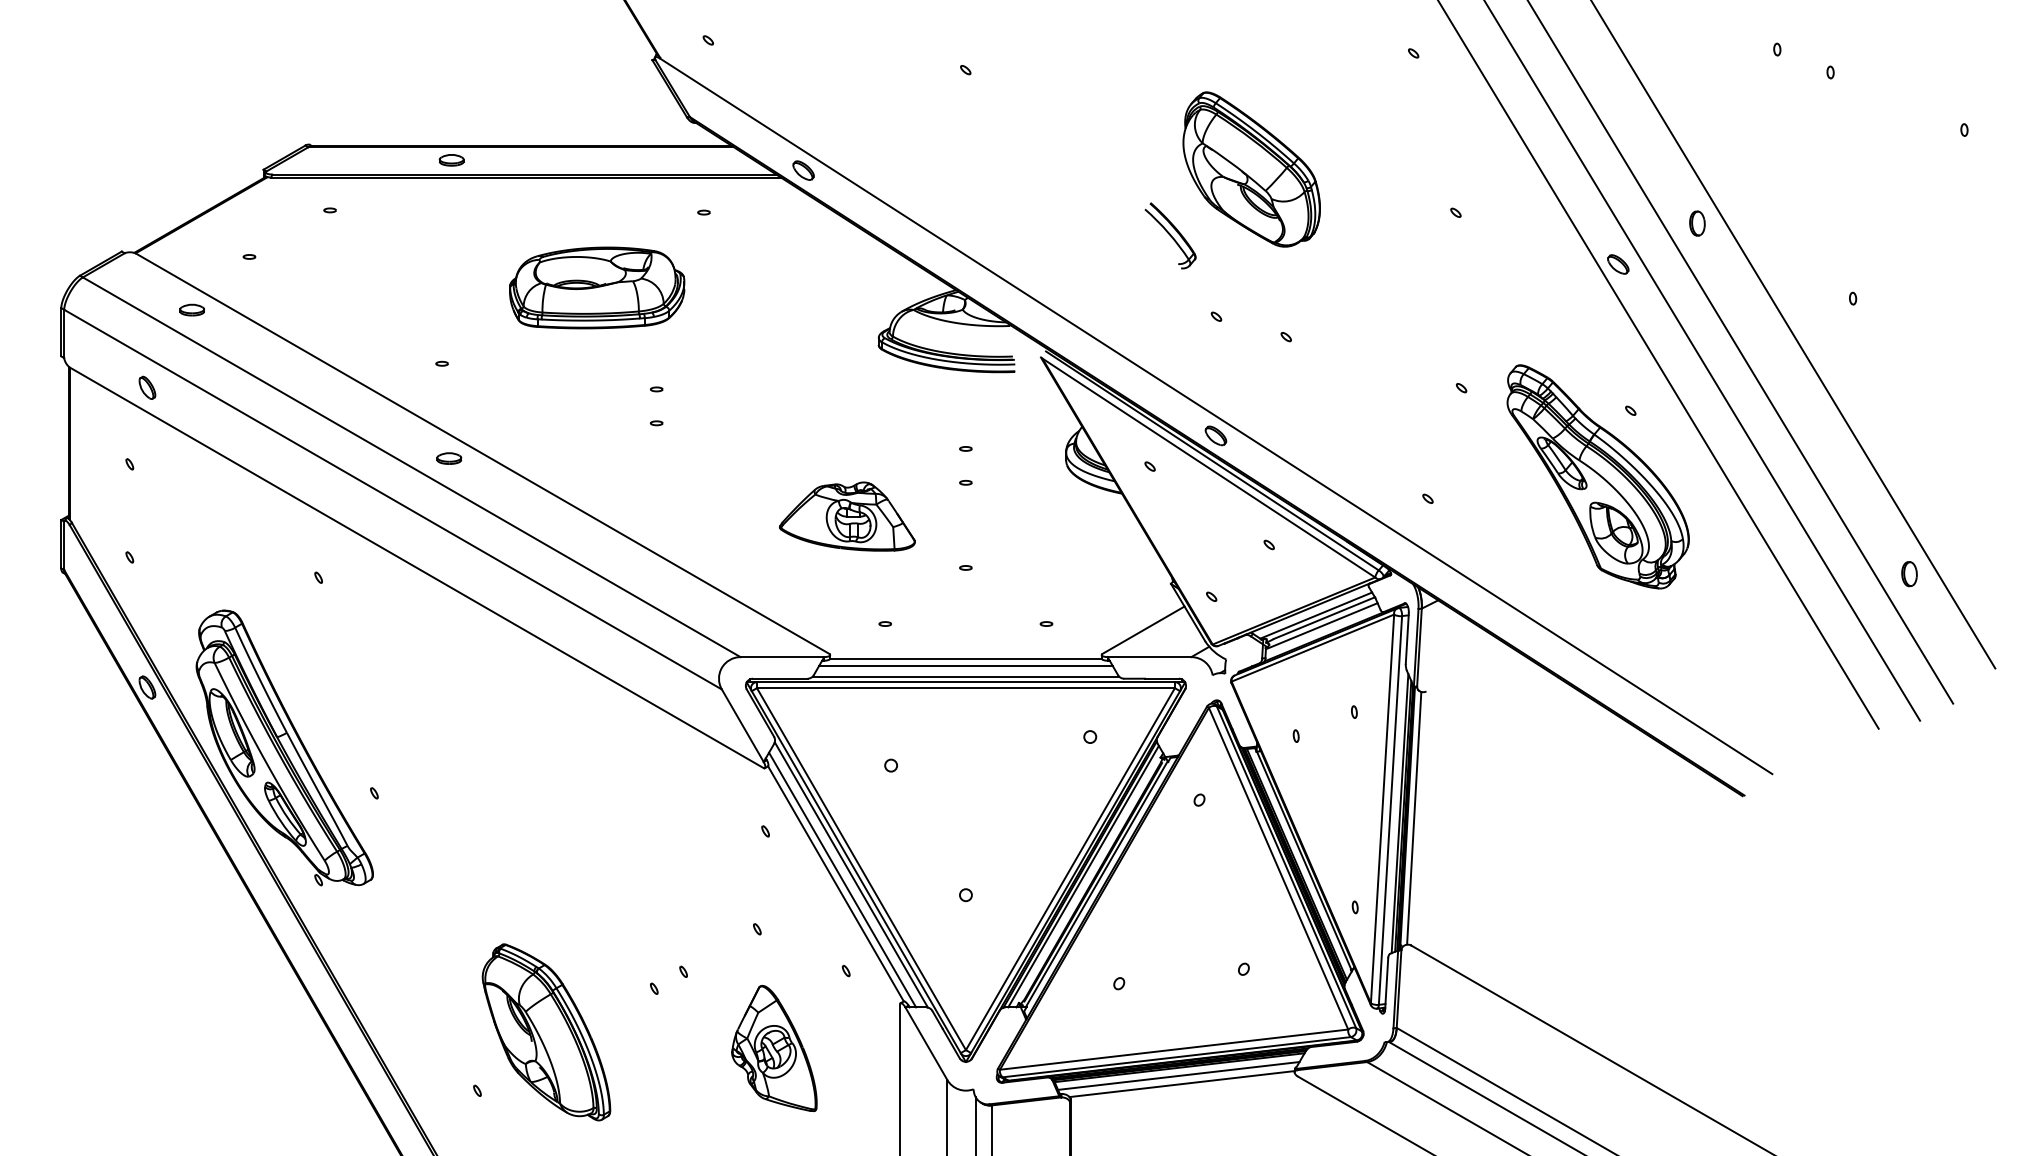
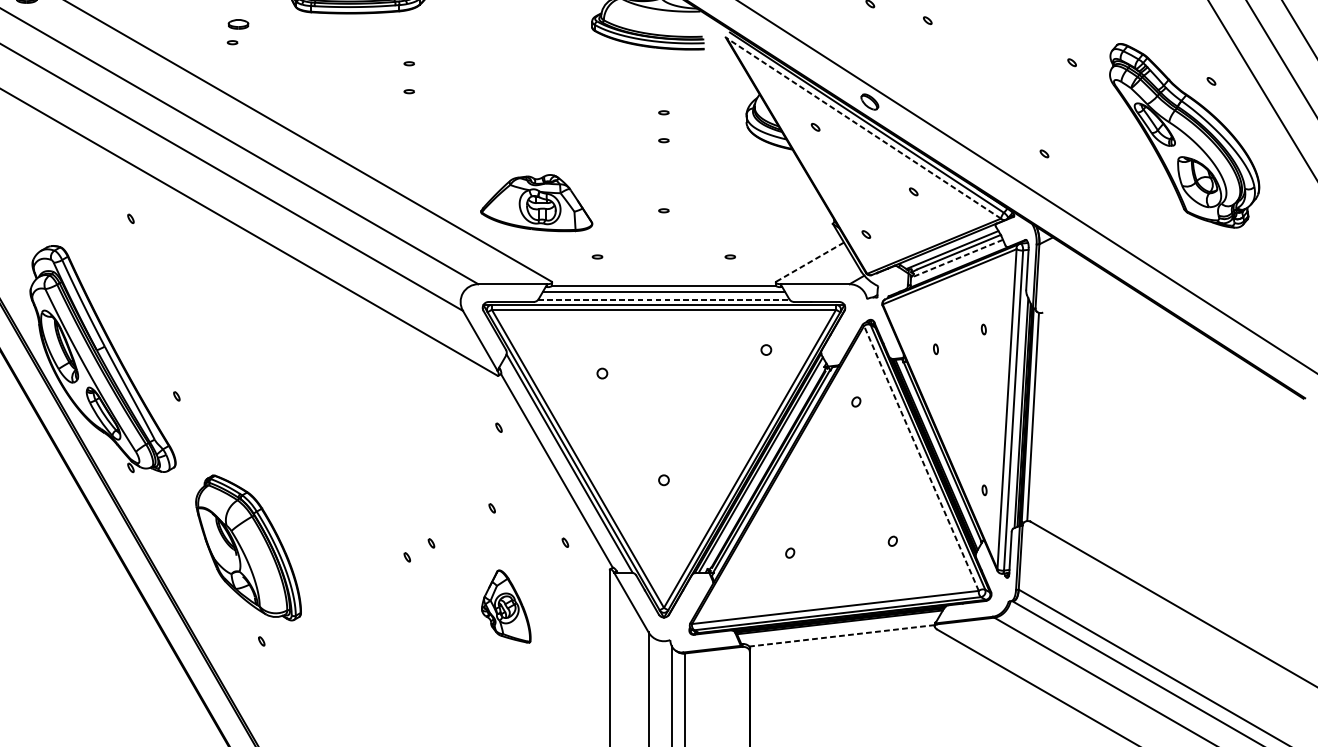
part: (449, 458) -> (238, 24), moved
line: (1208, 467) -> (863, 128), solid -> dashed
part: (847, 516) -> (536, 203), moved
line: (1321, 626) -> (956, 259), solid -> dashed
line: (1143, 630) -> (810, 262), solid -> dashed
line: (966, 676) -> (664, 300), solid -> dashed
line: (1278, 868) -> (921, 458), solid -> dashed
line: (842, 879) -> (562, 467), removed
part: (546, 1032) -> (248, 548), moved
part: (774, 1048) -> (506, 606), size x0.7
line: (1178, 1075) -> (839, 628), removed
line: (1181, 1084) -> (841, 636), solid -> dashed

